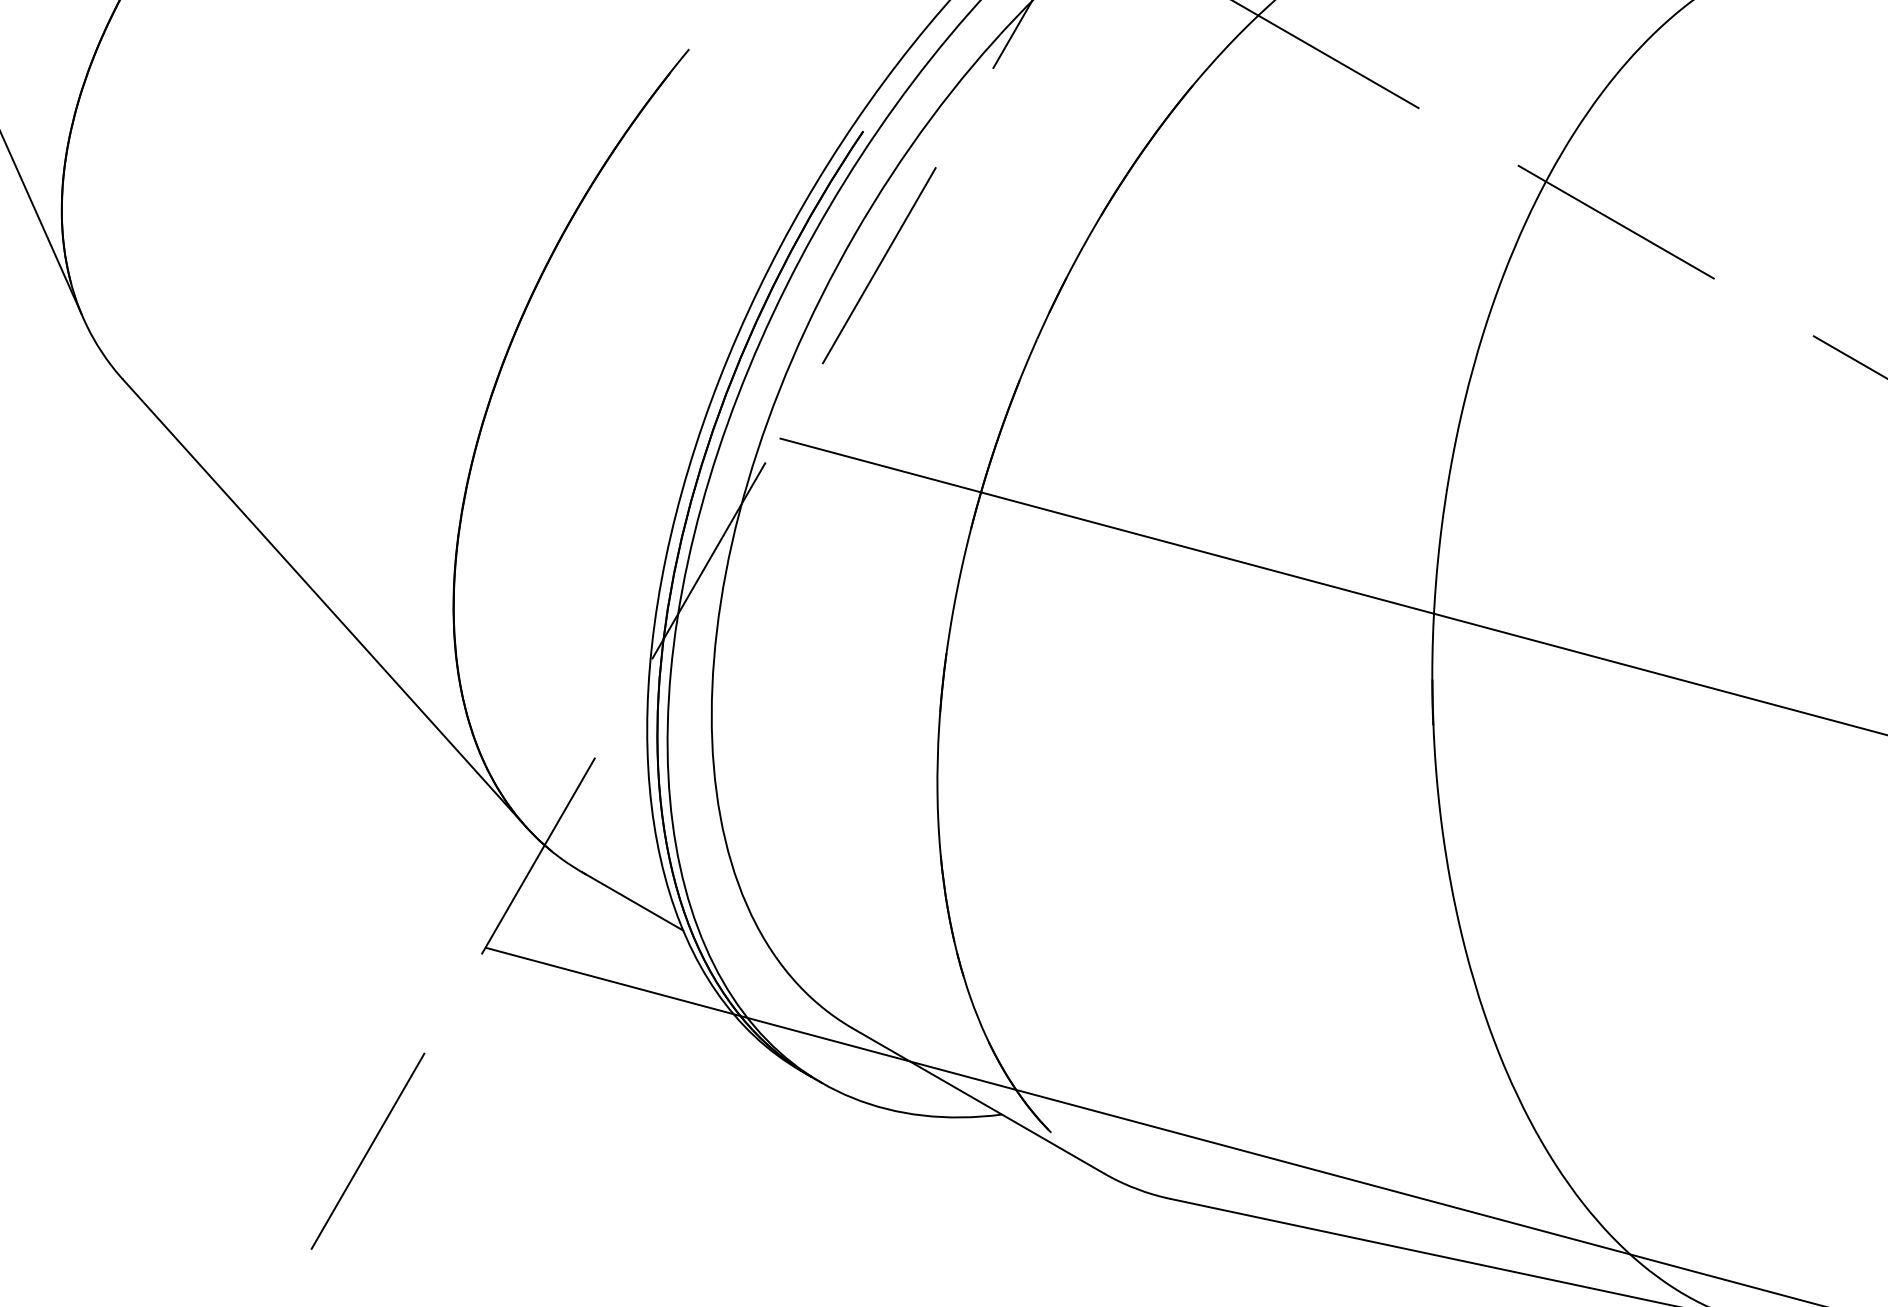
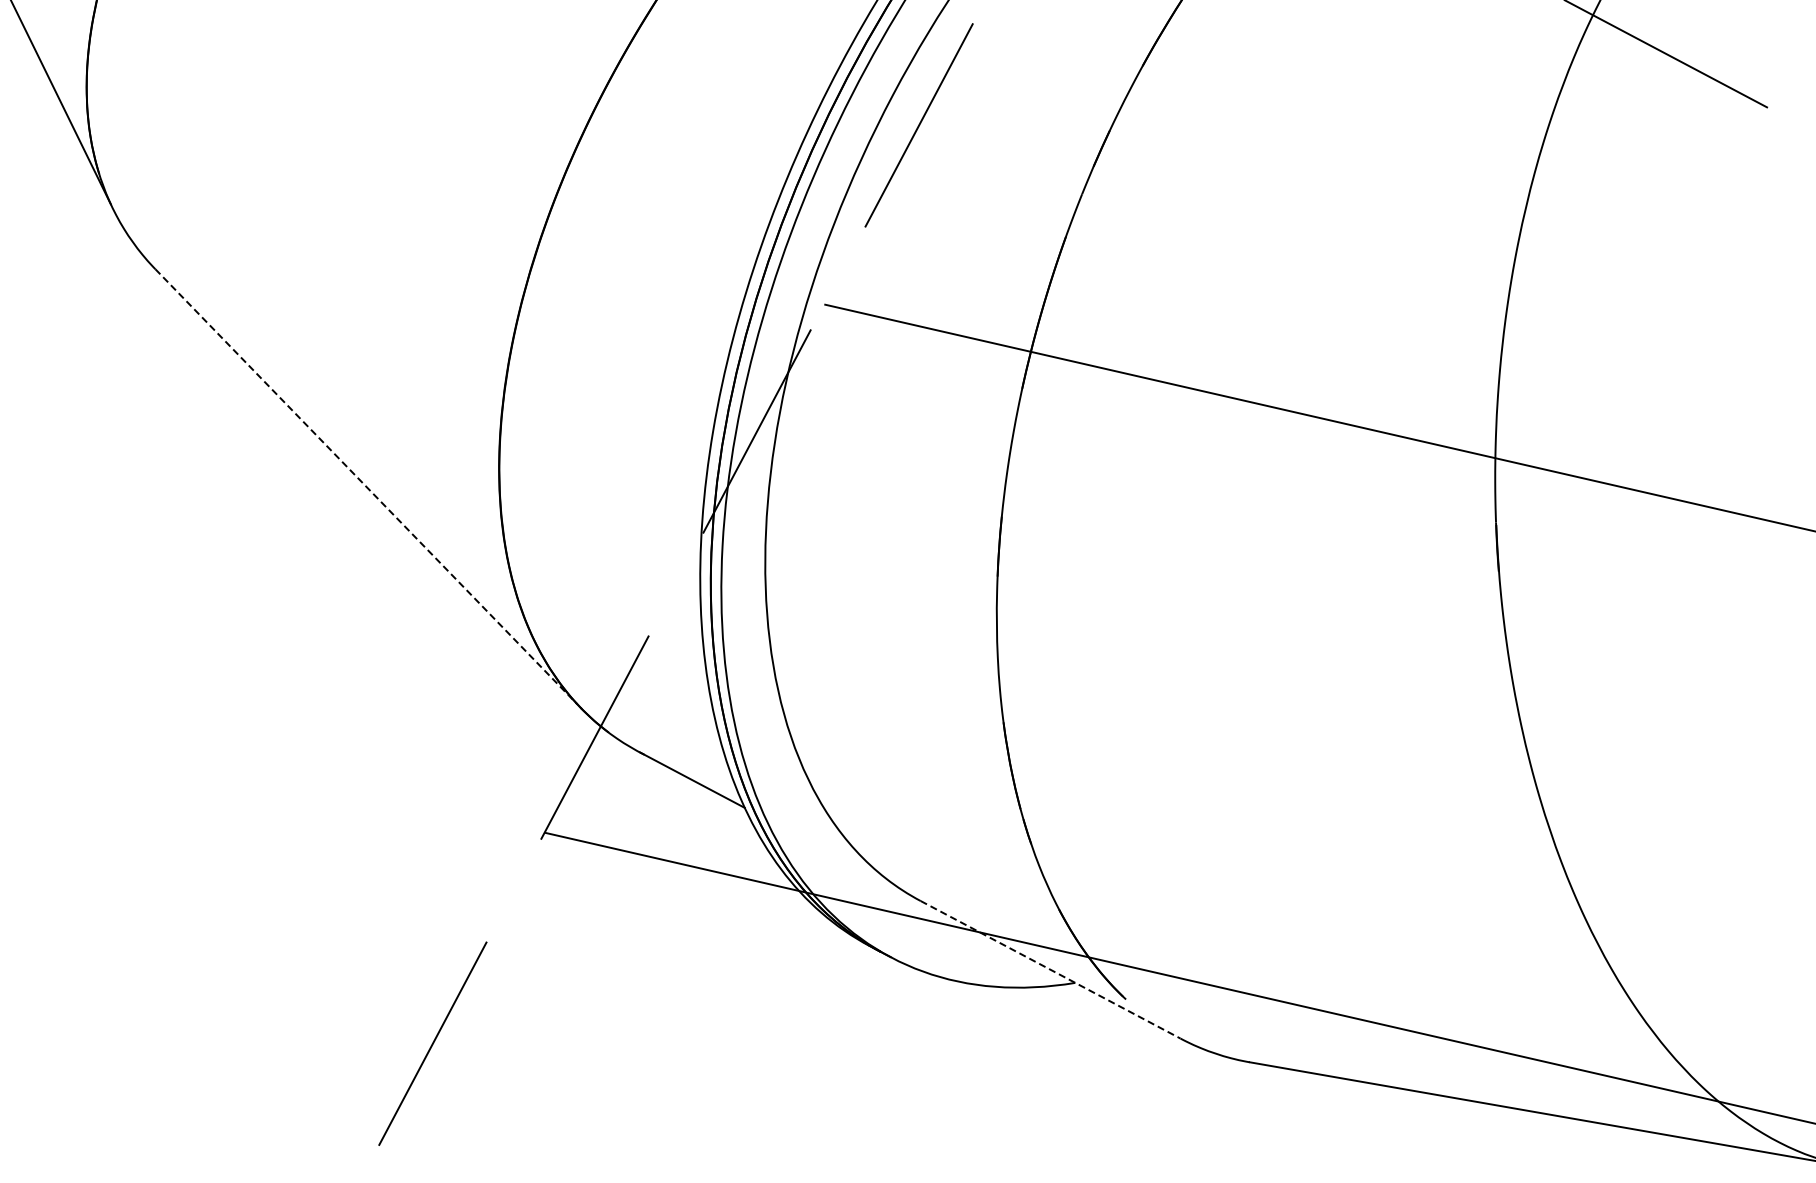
line: (323, 601) -> (367, 487), solid -> dashed
line: (978, 1100) -> (1050, 969), solid -> dashed

